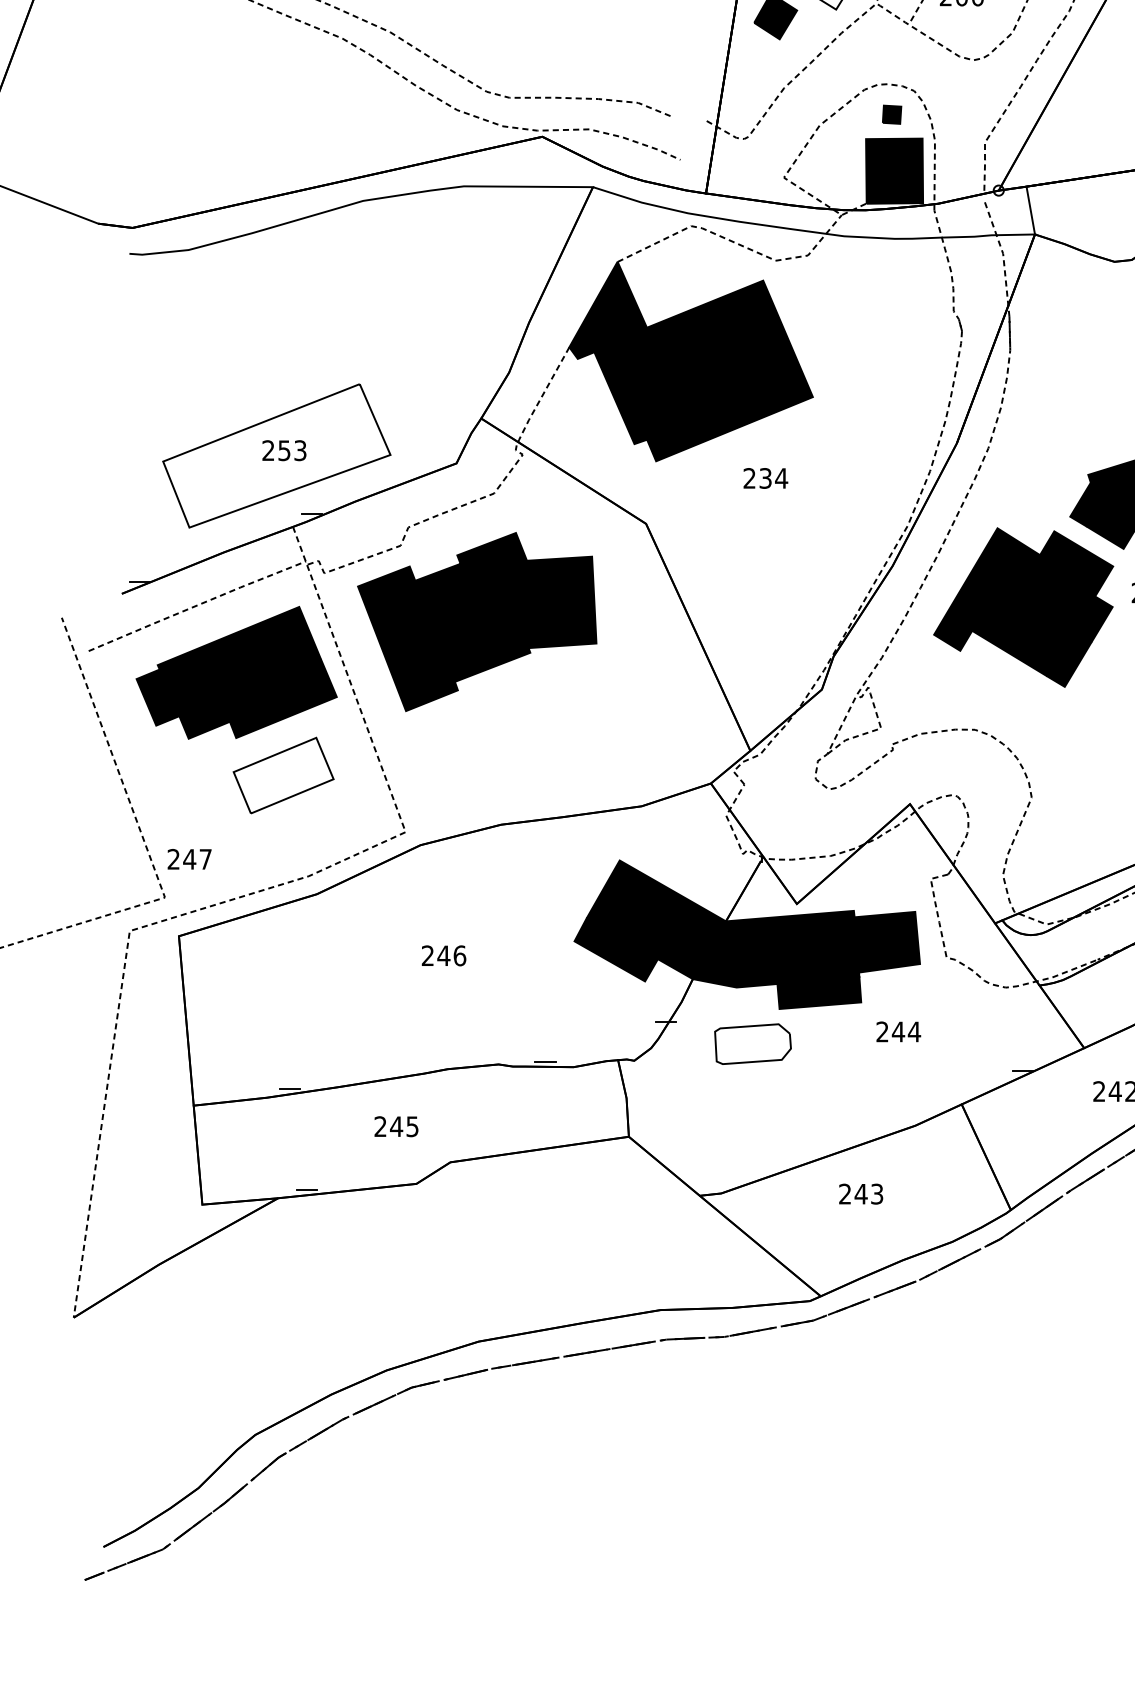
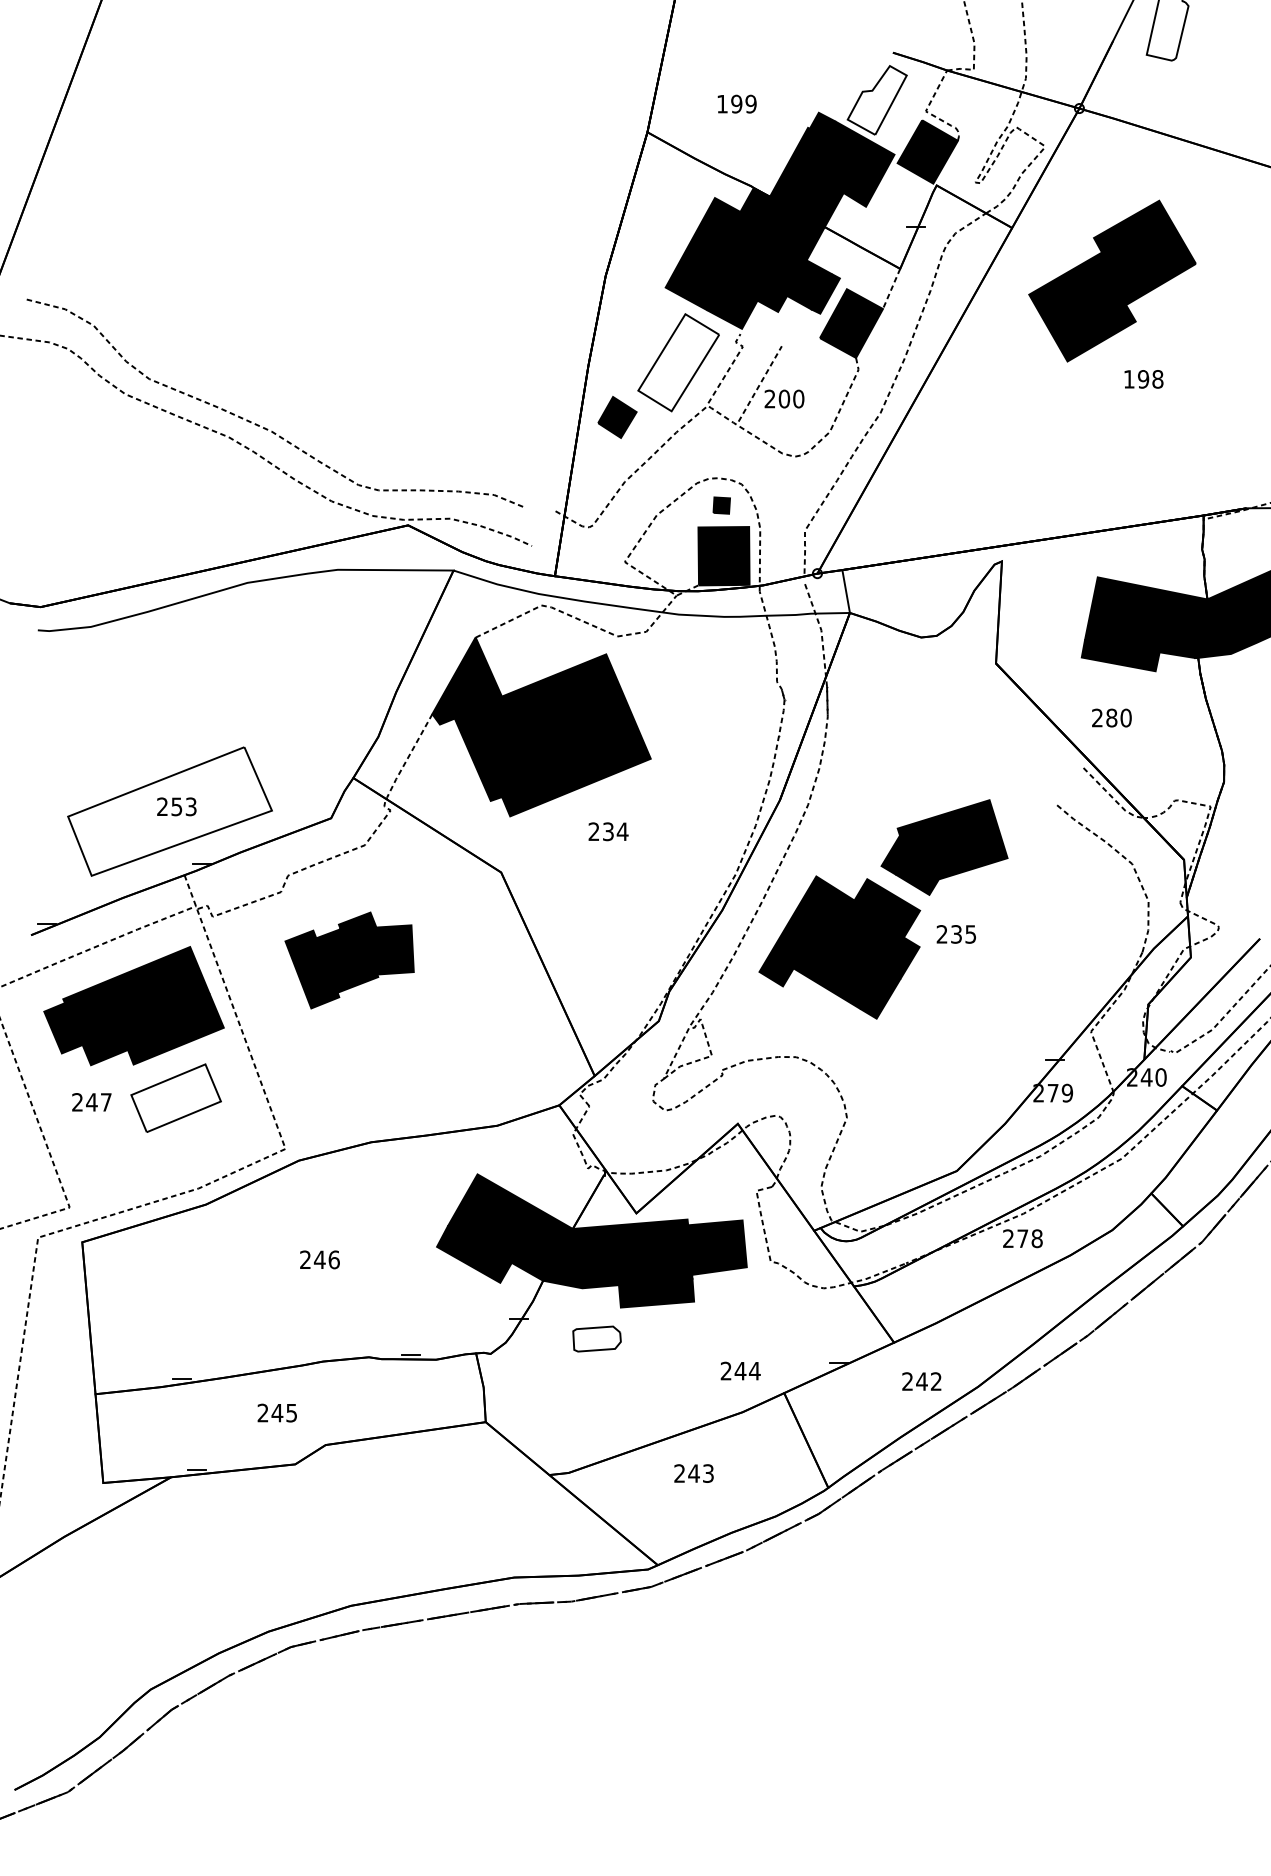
part: (476, 622) -> (349, 960), size x0.6
text: (189, 859) -> (91, 1102), moved
text: (898, 1031) -> (740, 1370), moved
part: (752, 1043) -> (596, 1338), size x0.7

